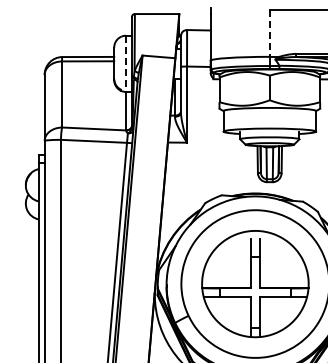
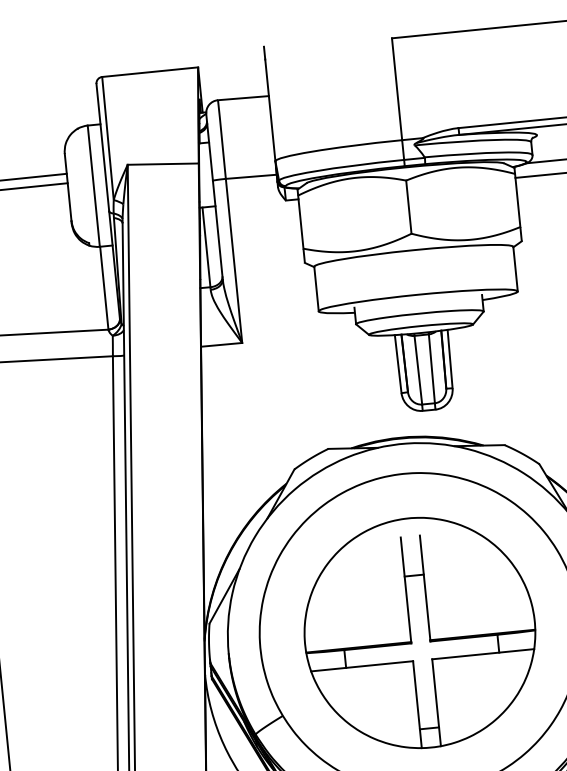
line: (269, 33) -> (396, 89), dashed -> solid
line: (126, 64) -> (94, 187), dashed -> solid

